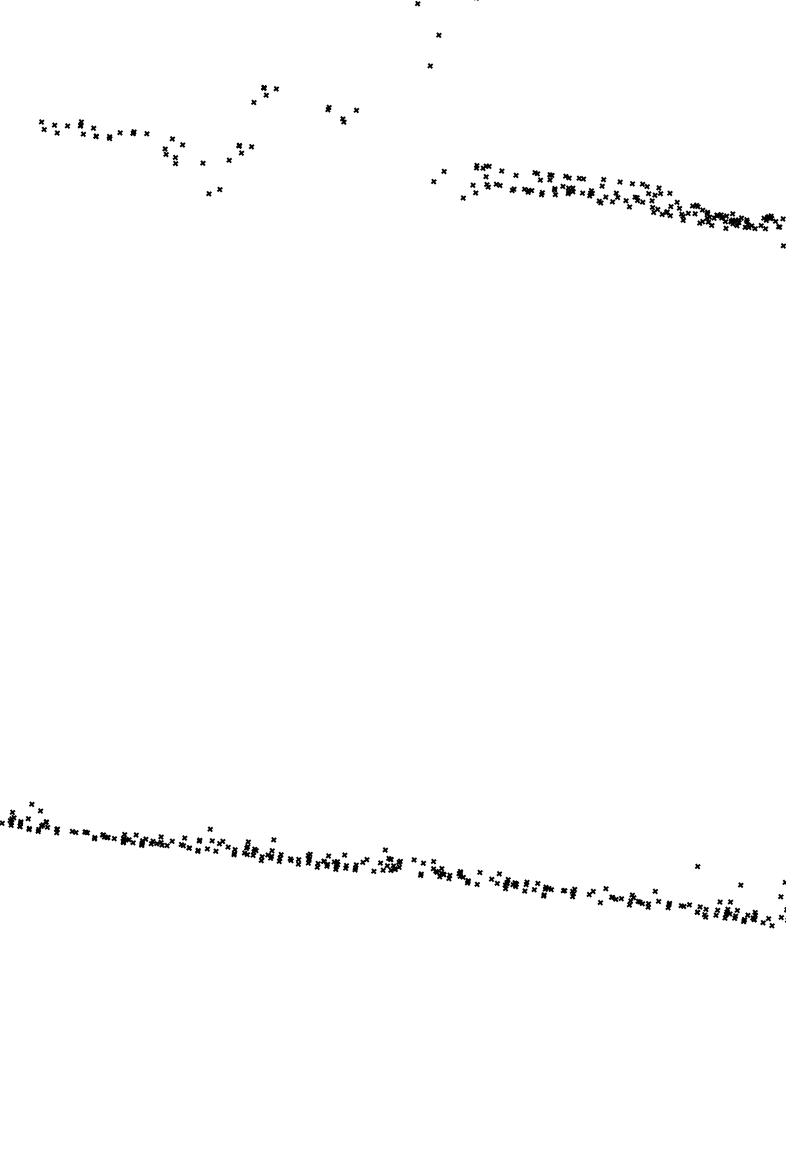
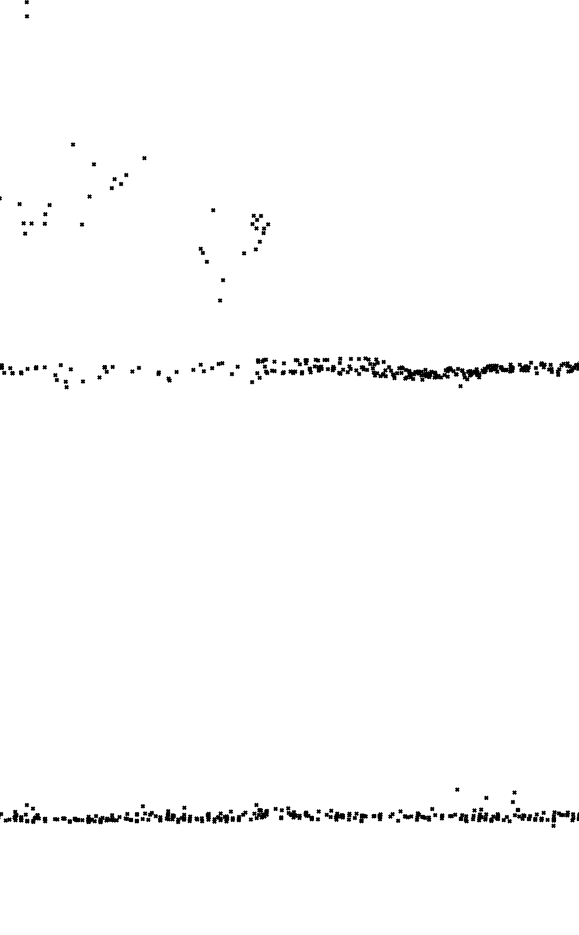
part: (264, 94) -> (116, 332), removed
part: (341, 115) -> (167, 376), moved
part: (172, 151) -> (62, 376), size x1.43
part: (397, 166) -> (207, 367), added
part: (214, 191) -> (135, 369), moved

